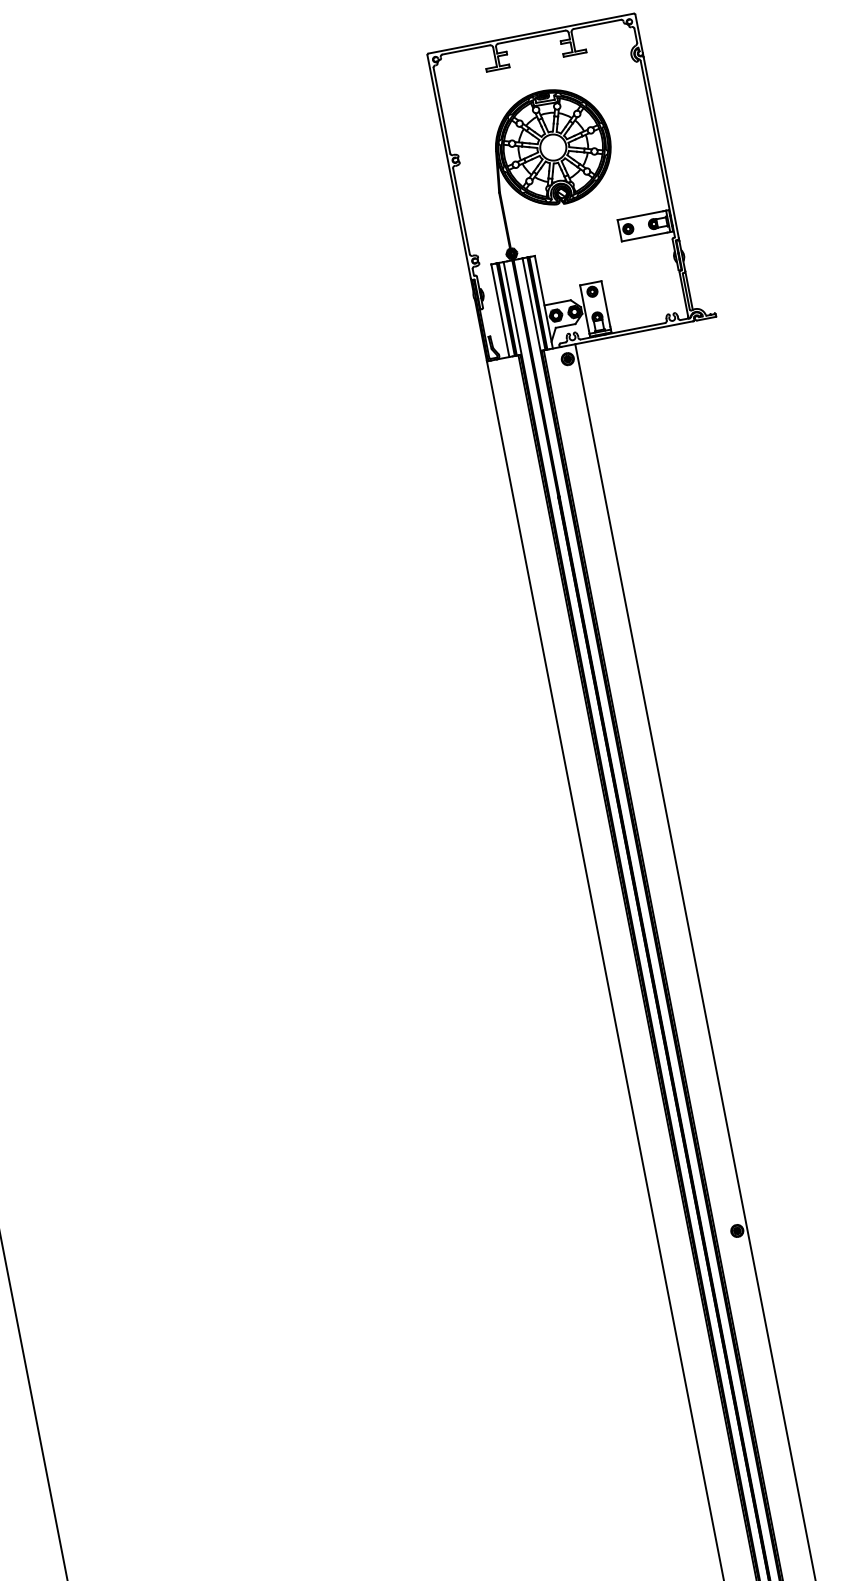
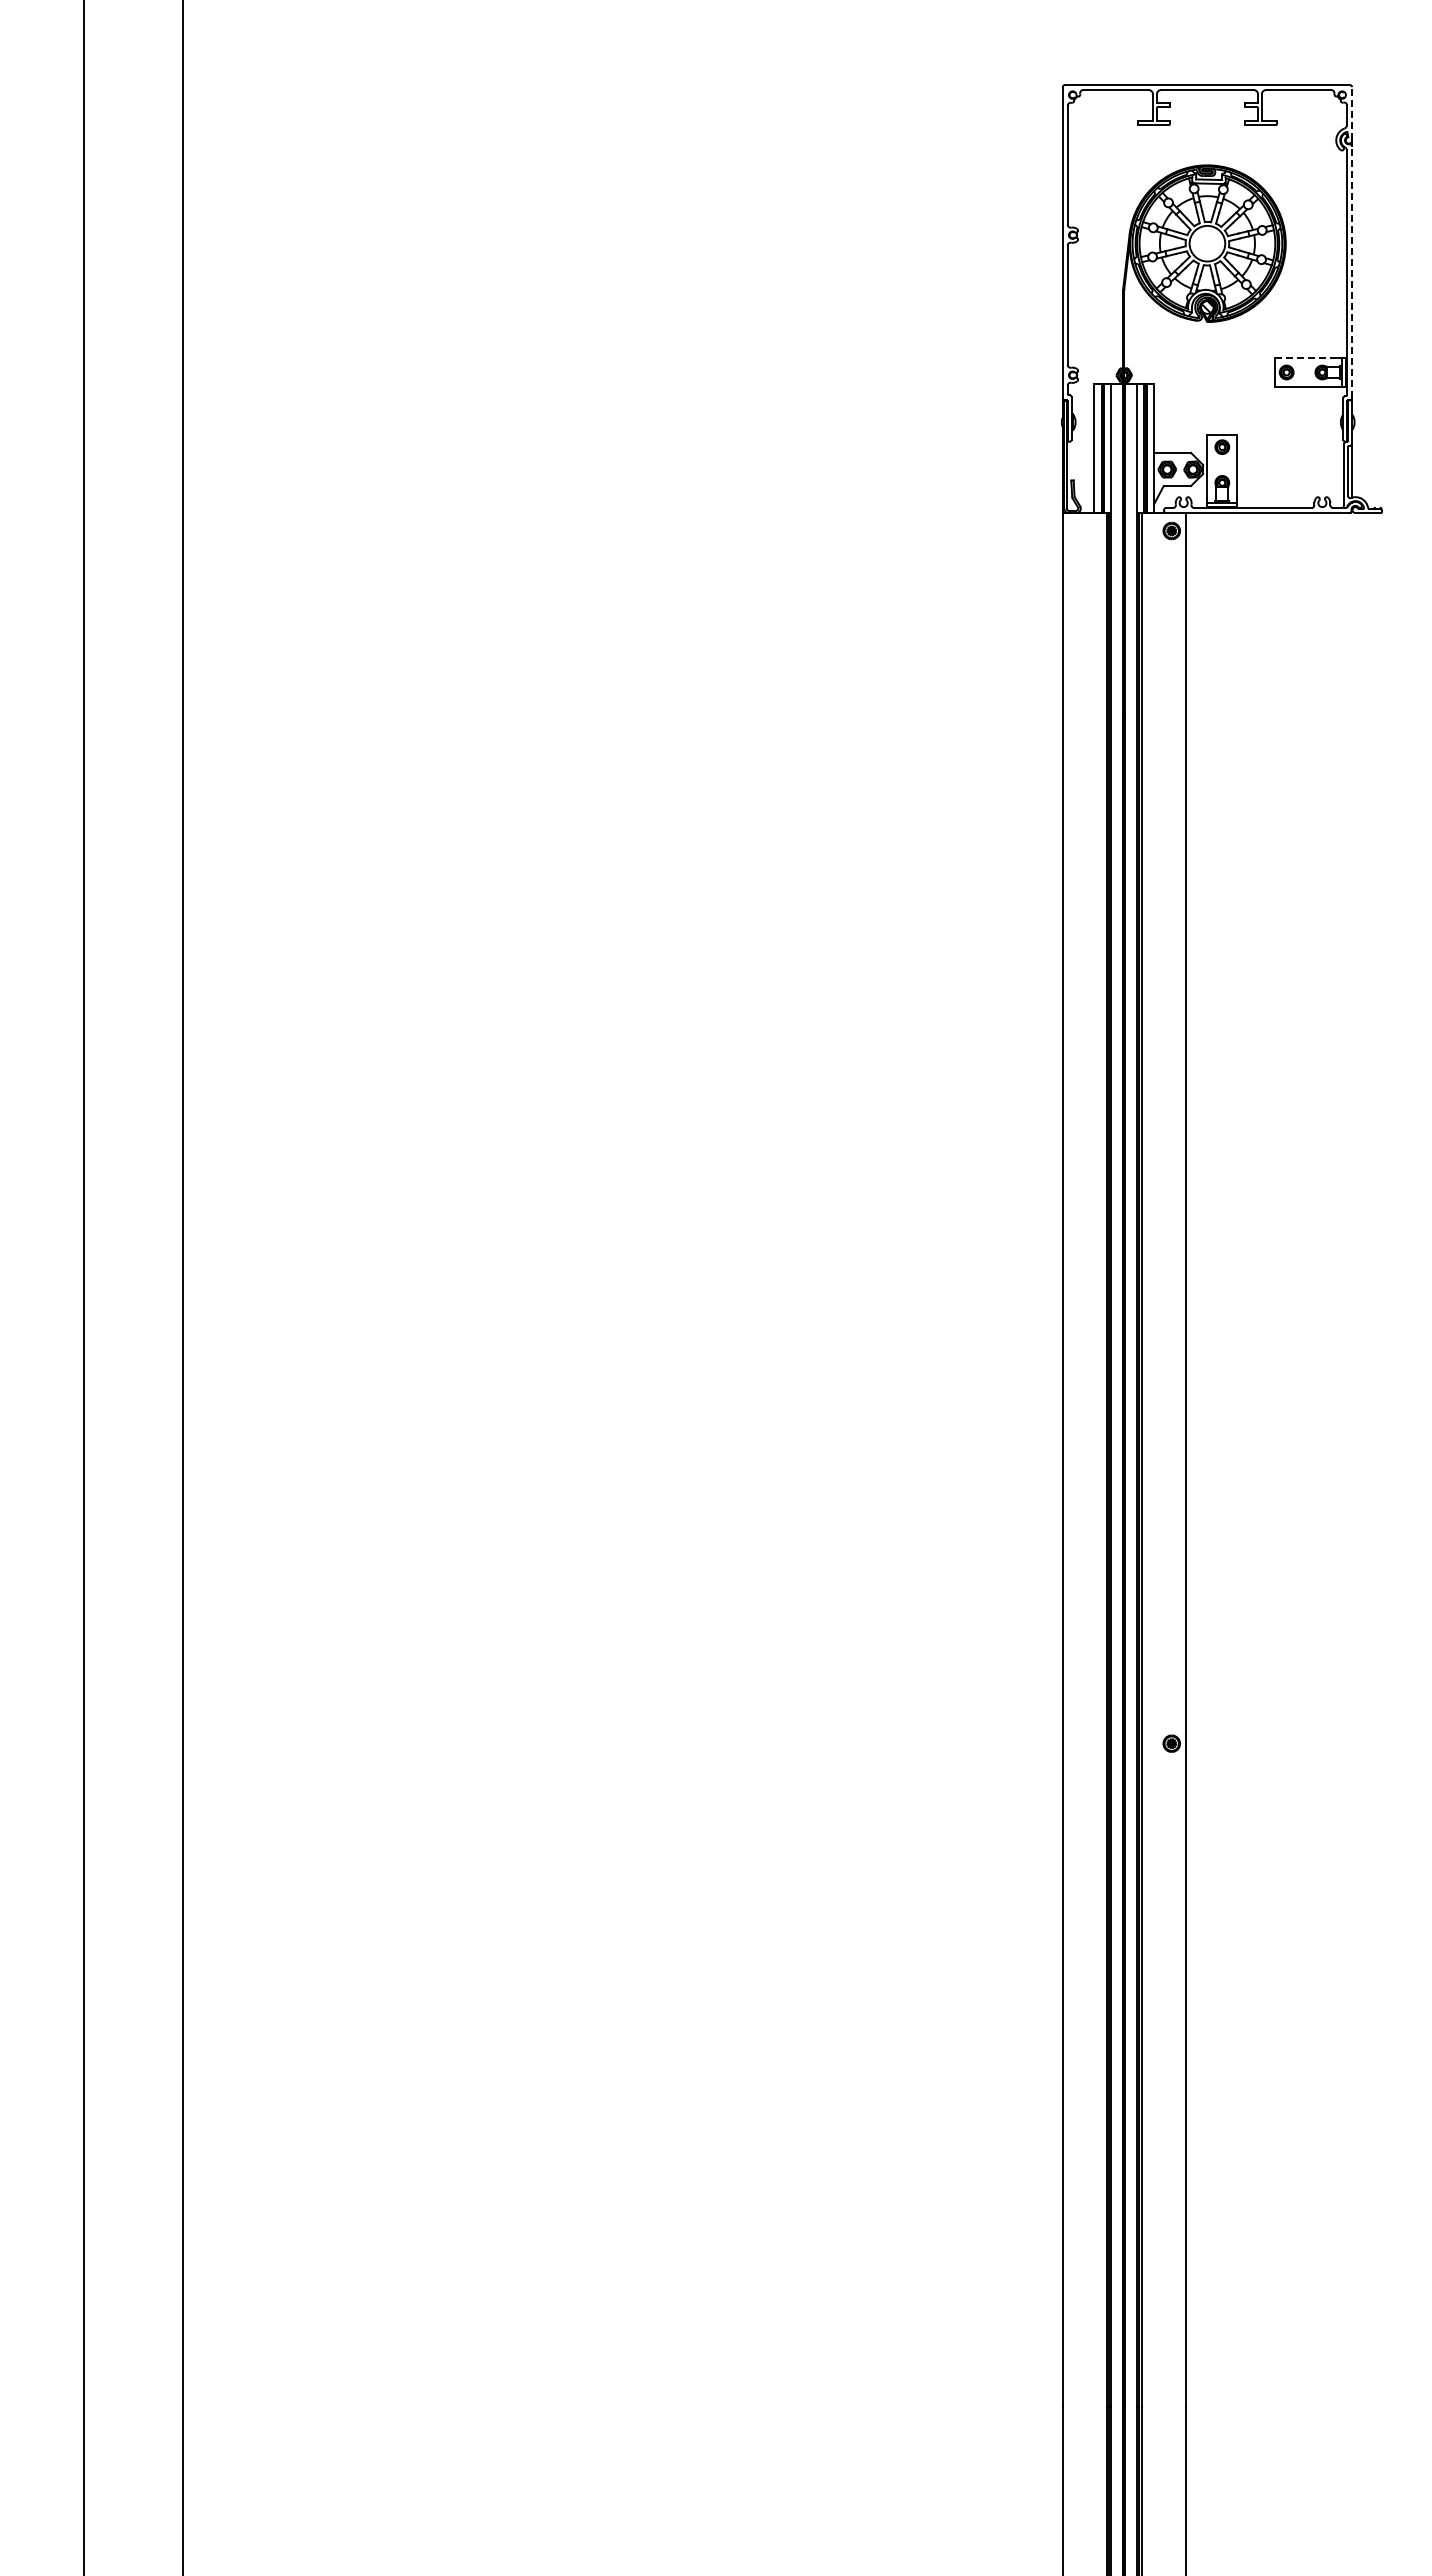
line: (639, 33) -> (1352, 113), solid -> dashed
line: (661, 148) -> (1352, 272), solid -> dashed
line: (640, 215) -> (1306, 357), solid -> dashed

